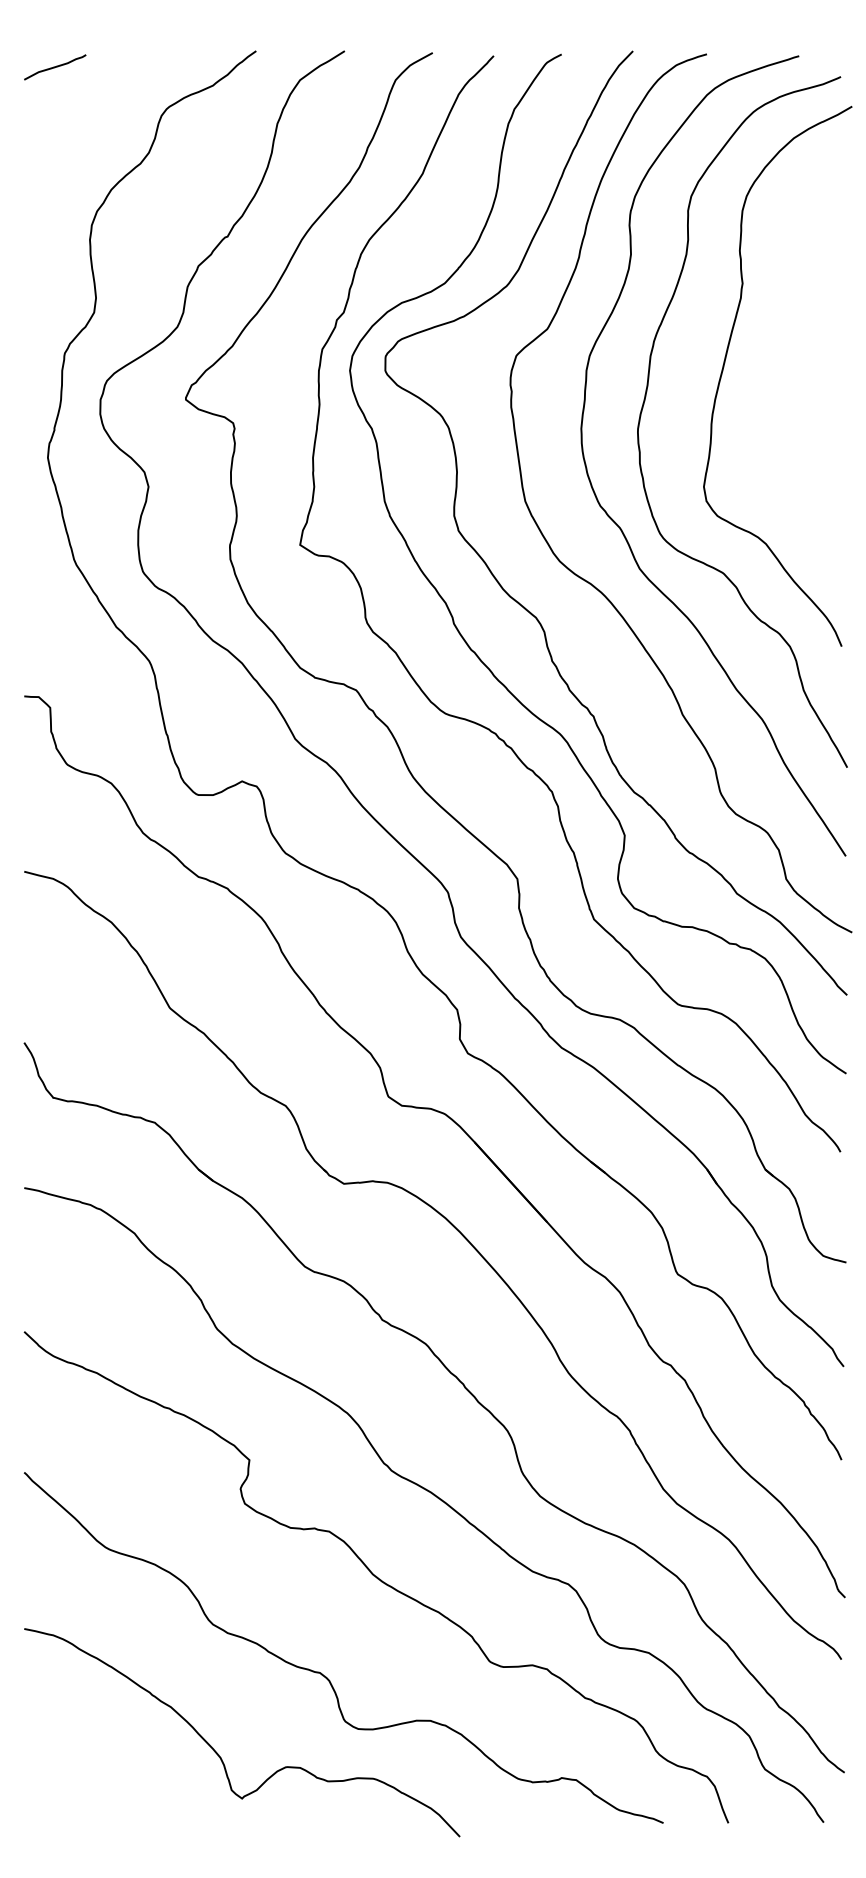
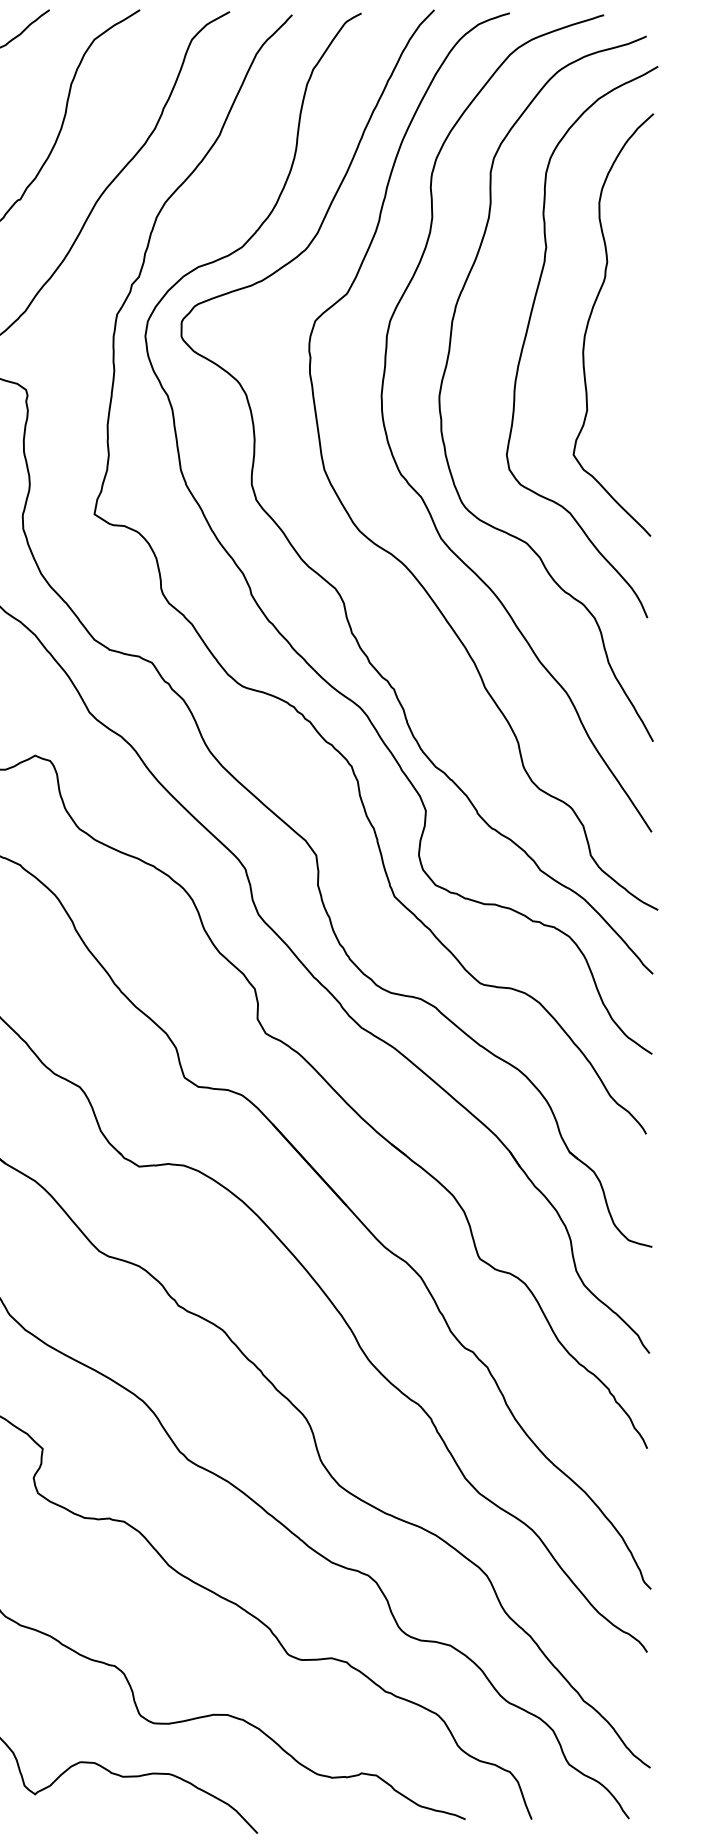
curve: (787, 349) -> (592, 314), added

